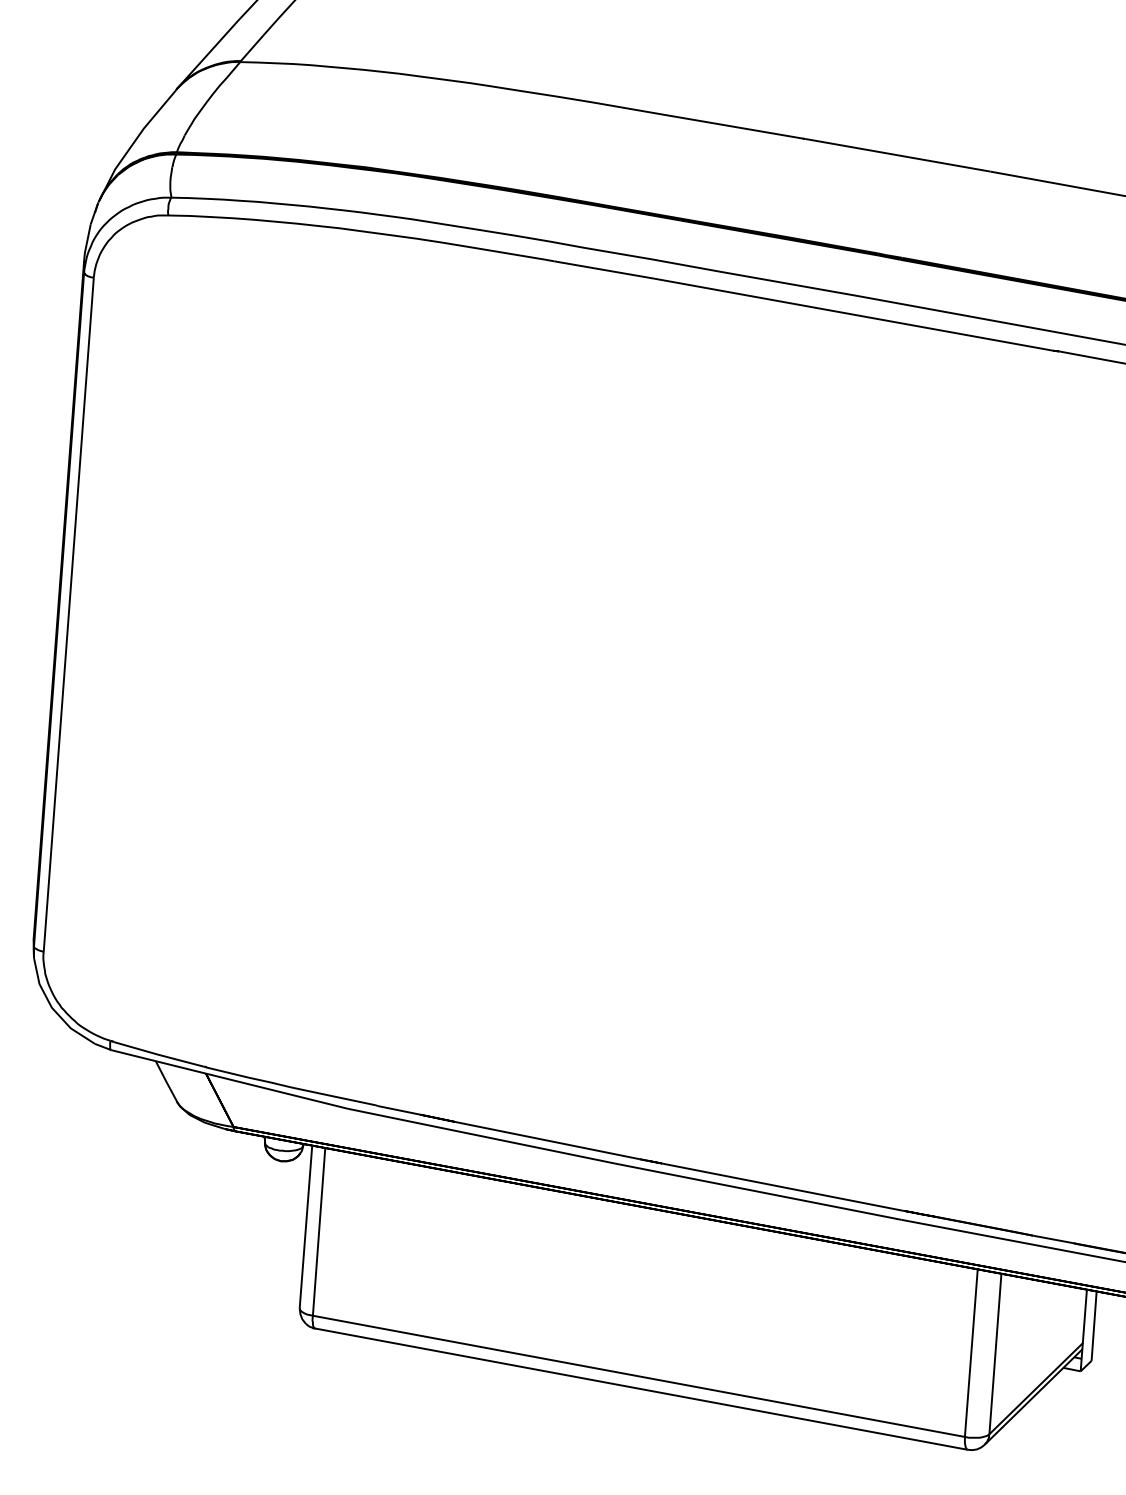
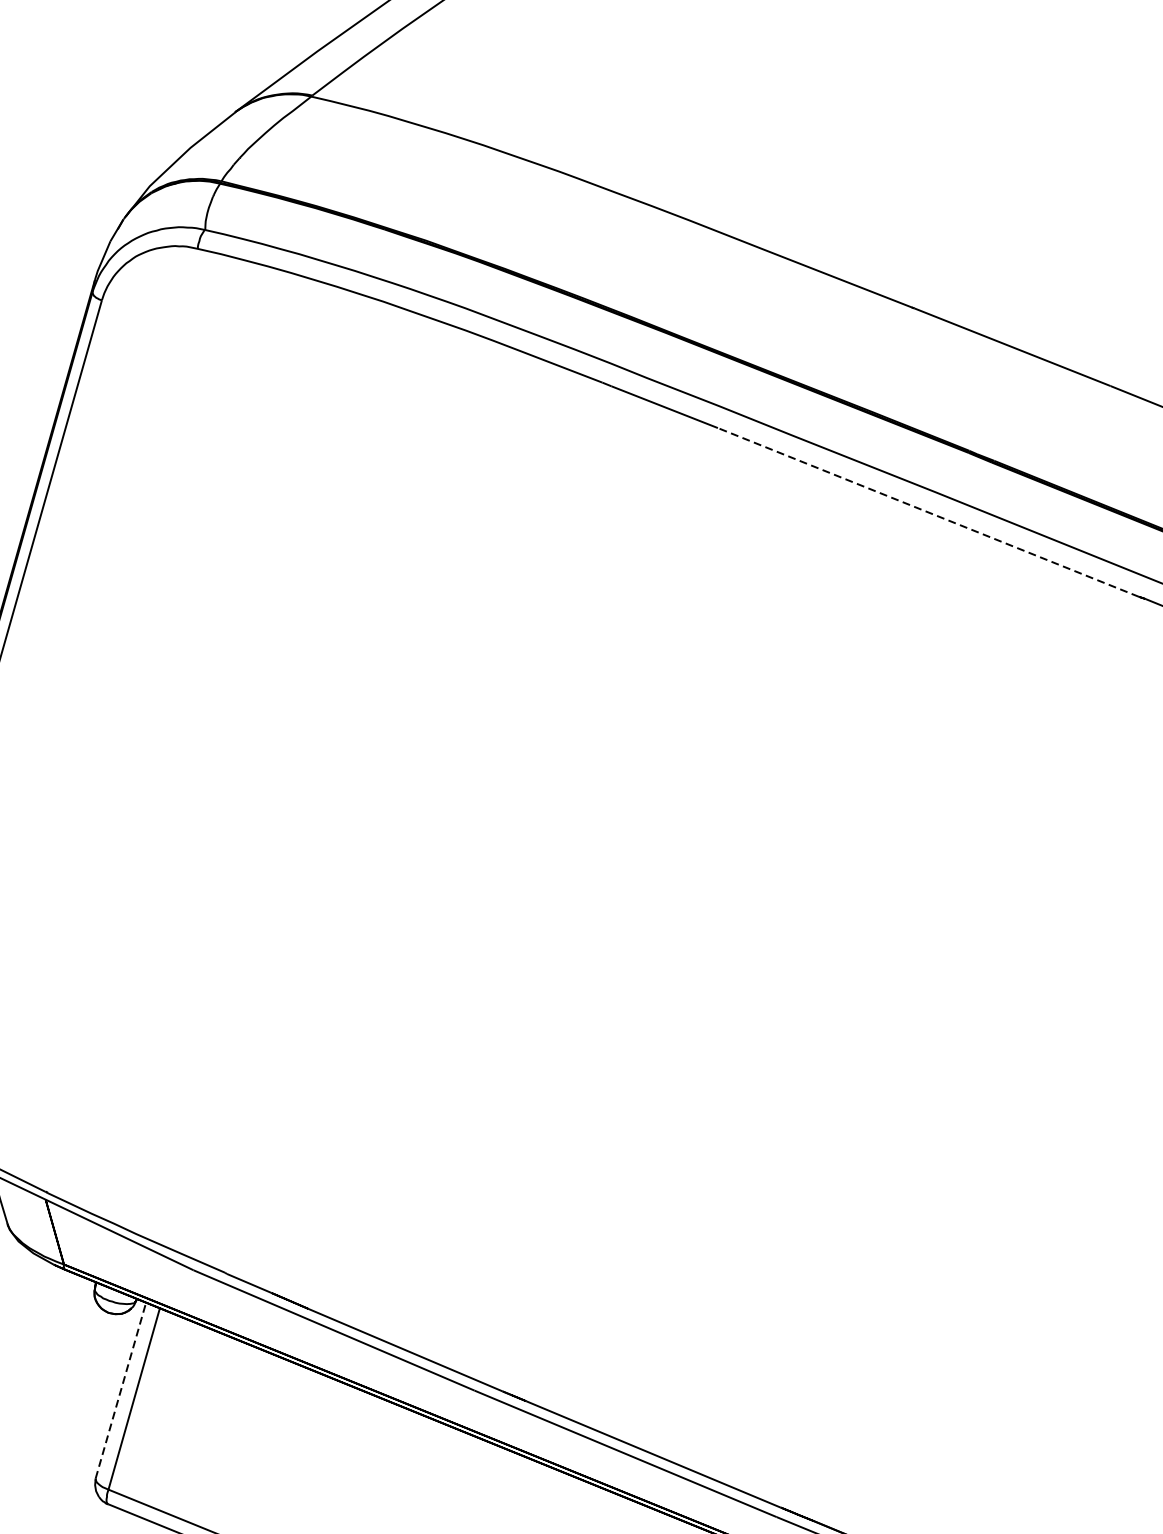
line: (853, 314) -> (927, 512), solid -> dashed
line: (305, 1226) -> (120, 1389), solid -> dashed

